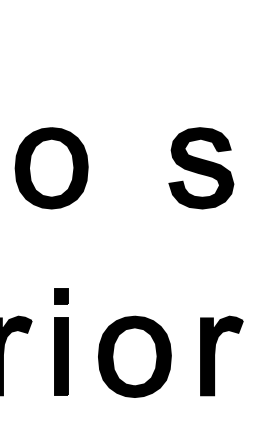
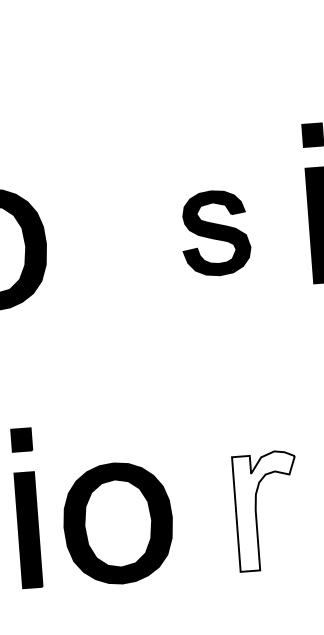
part: (201, 168) -> (215, 233), size x0.7
fill: (221, 355) -> (266, 510), removed
part: (134, 356) -> (117, 522), moved

